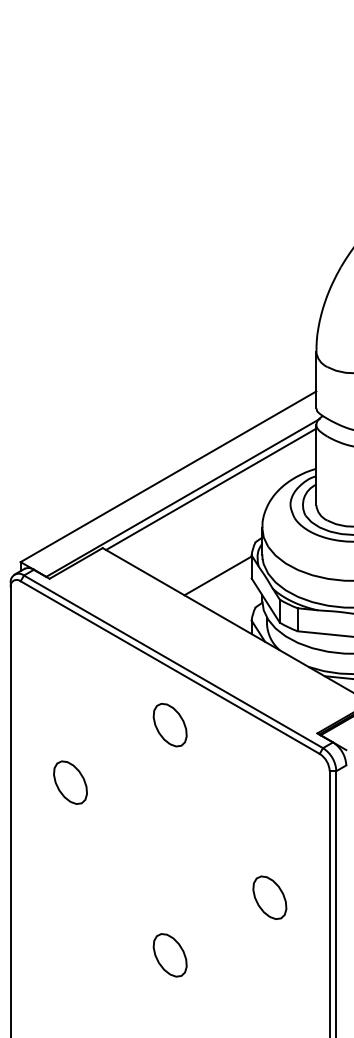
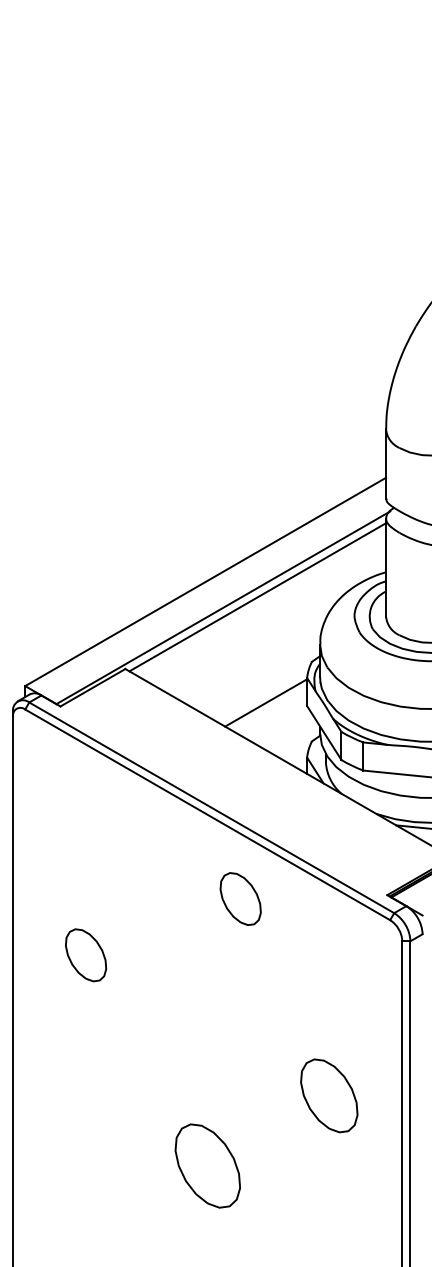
part: (170, 724) -> (240, 898), moved
part: (270, 897) -> (329, 1095), size x1.4
part: (170, 954) -> (207, 1165), size x1.6

